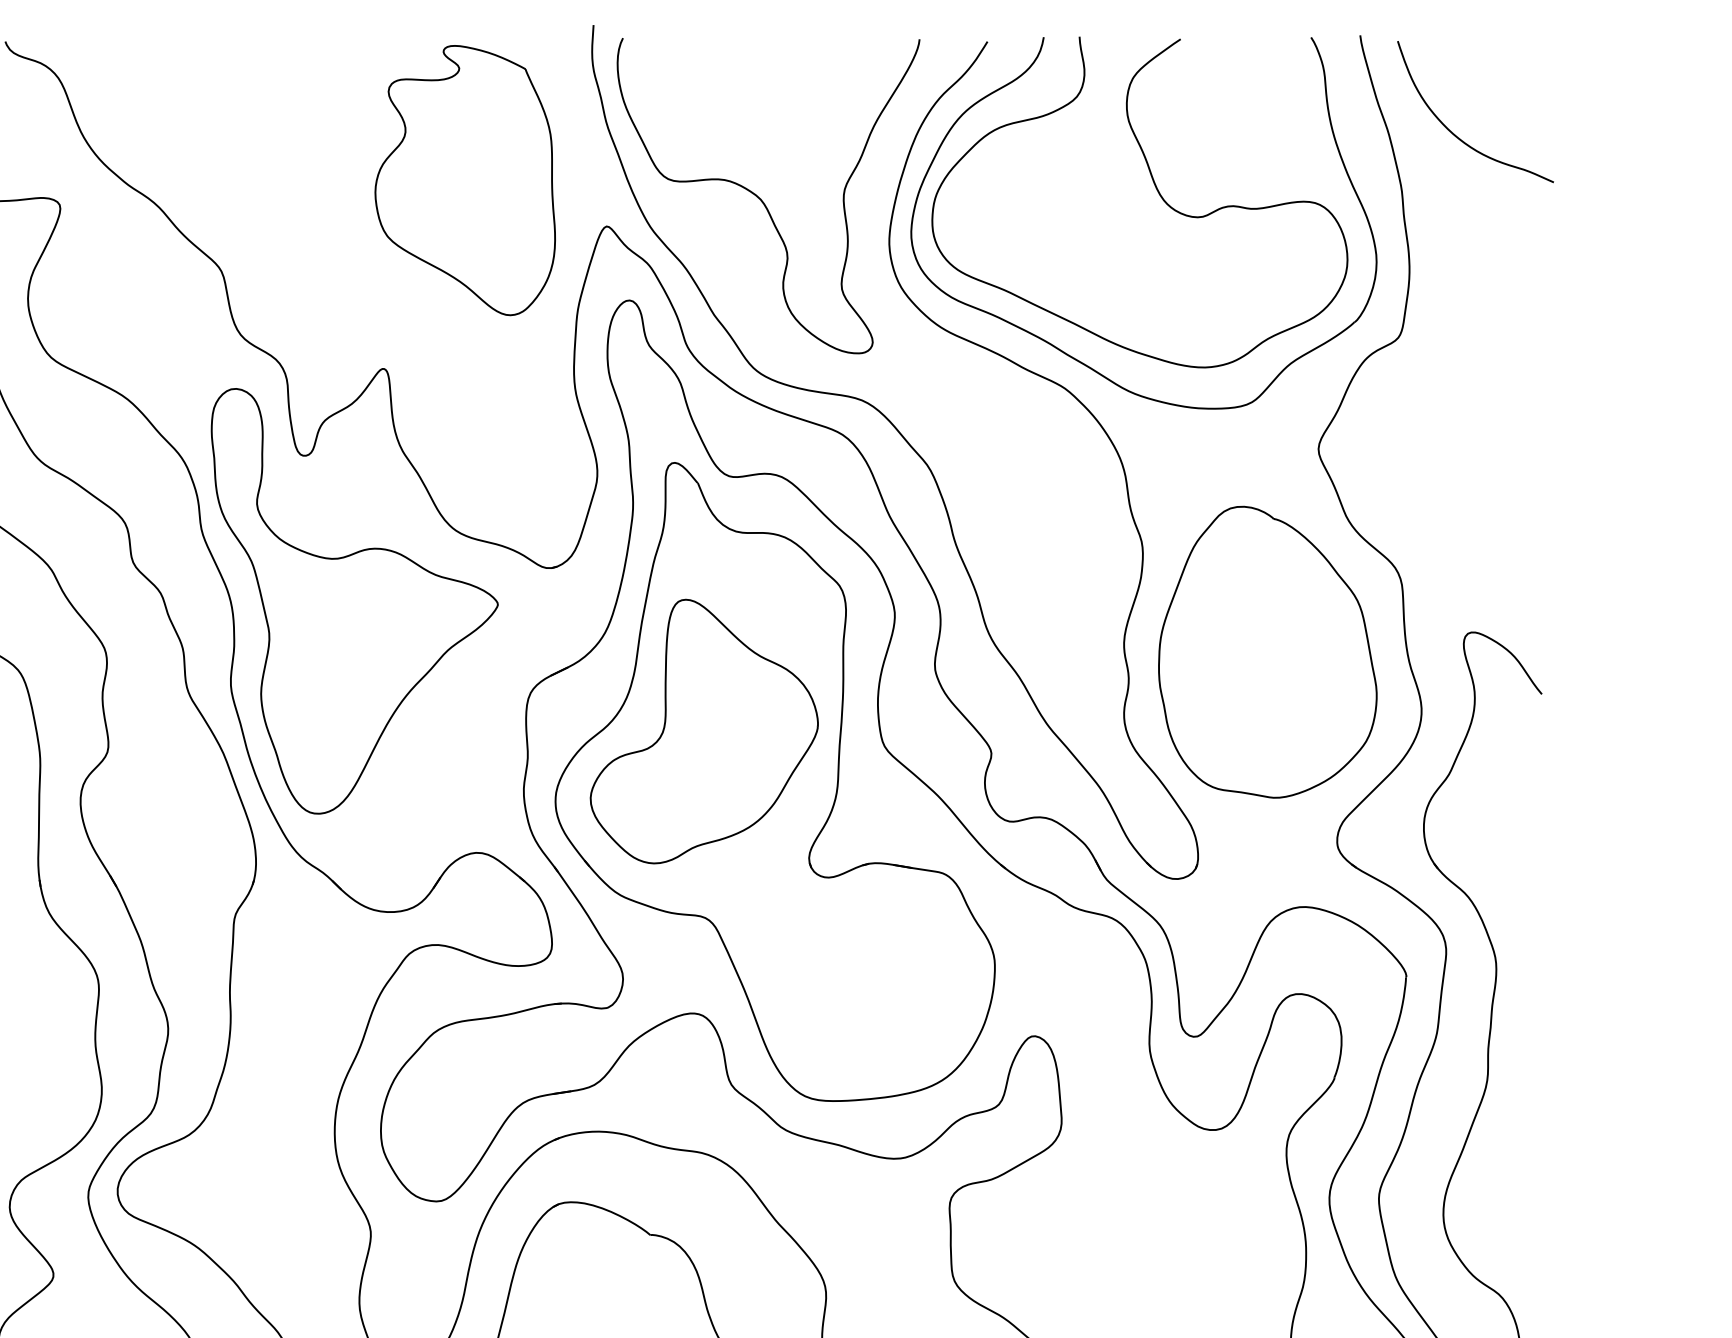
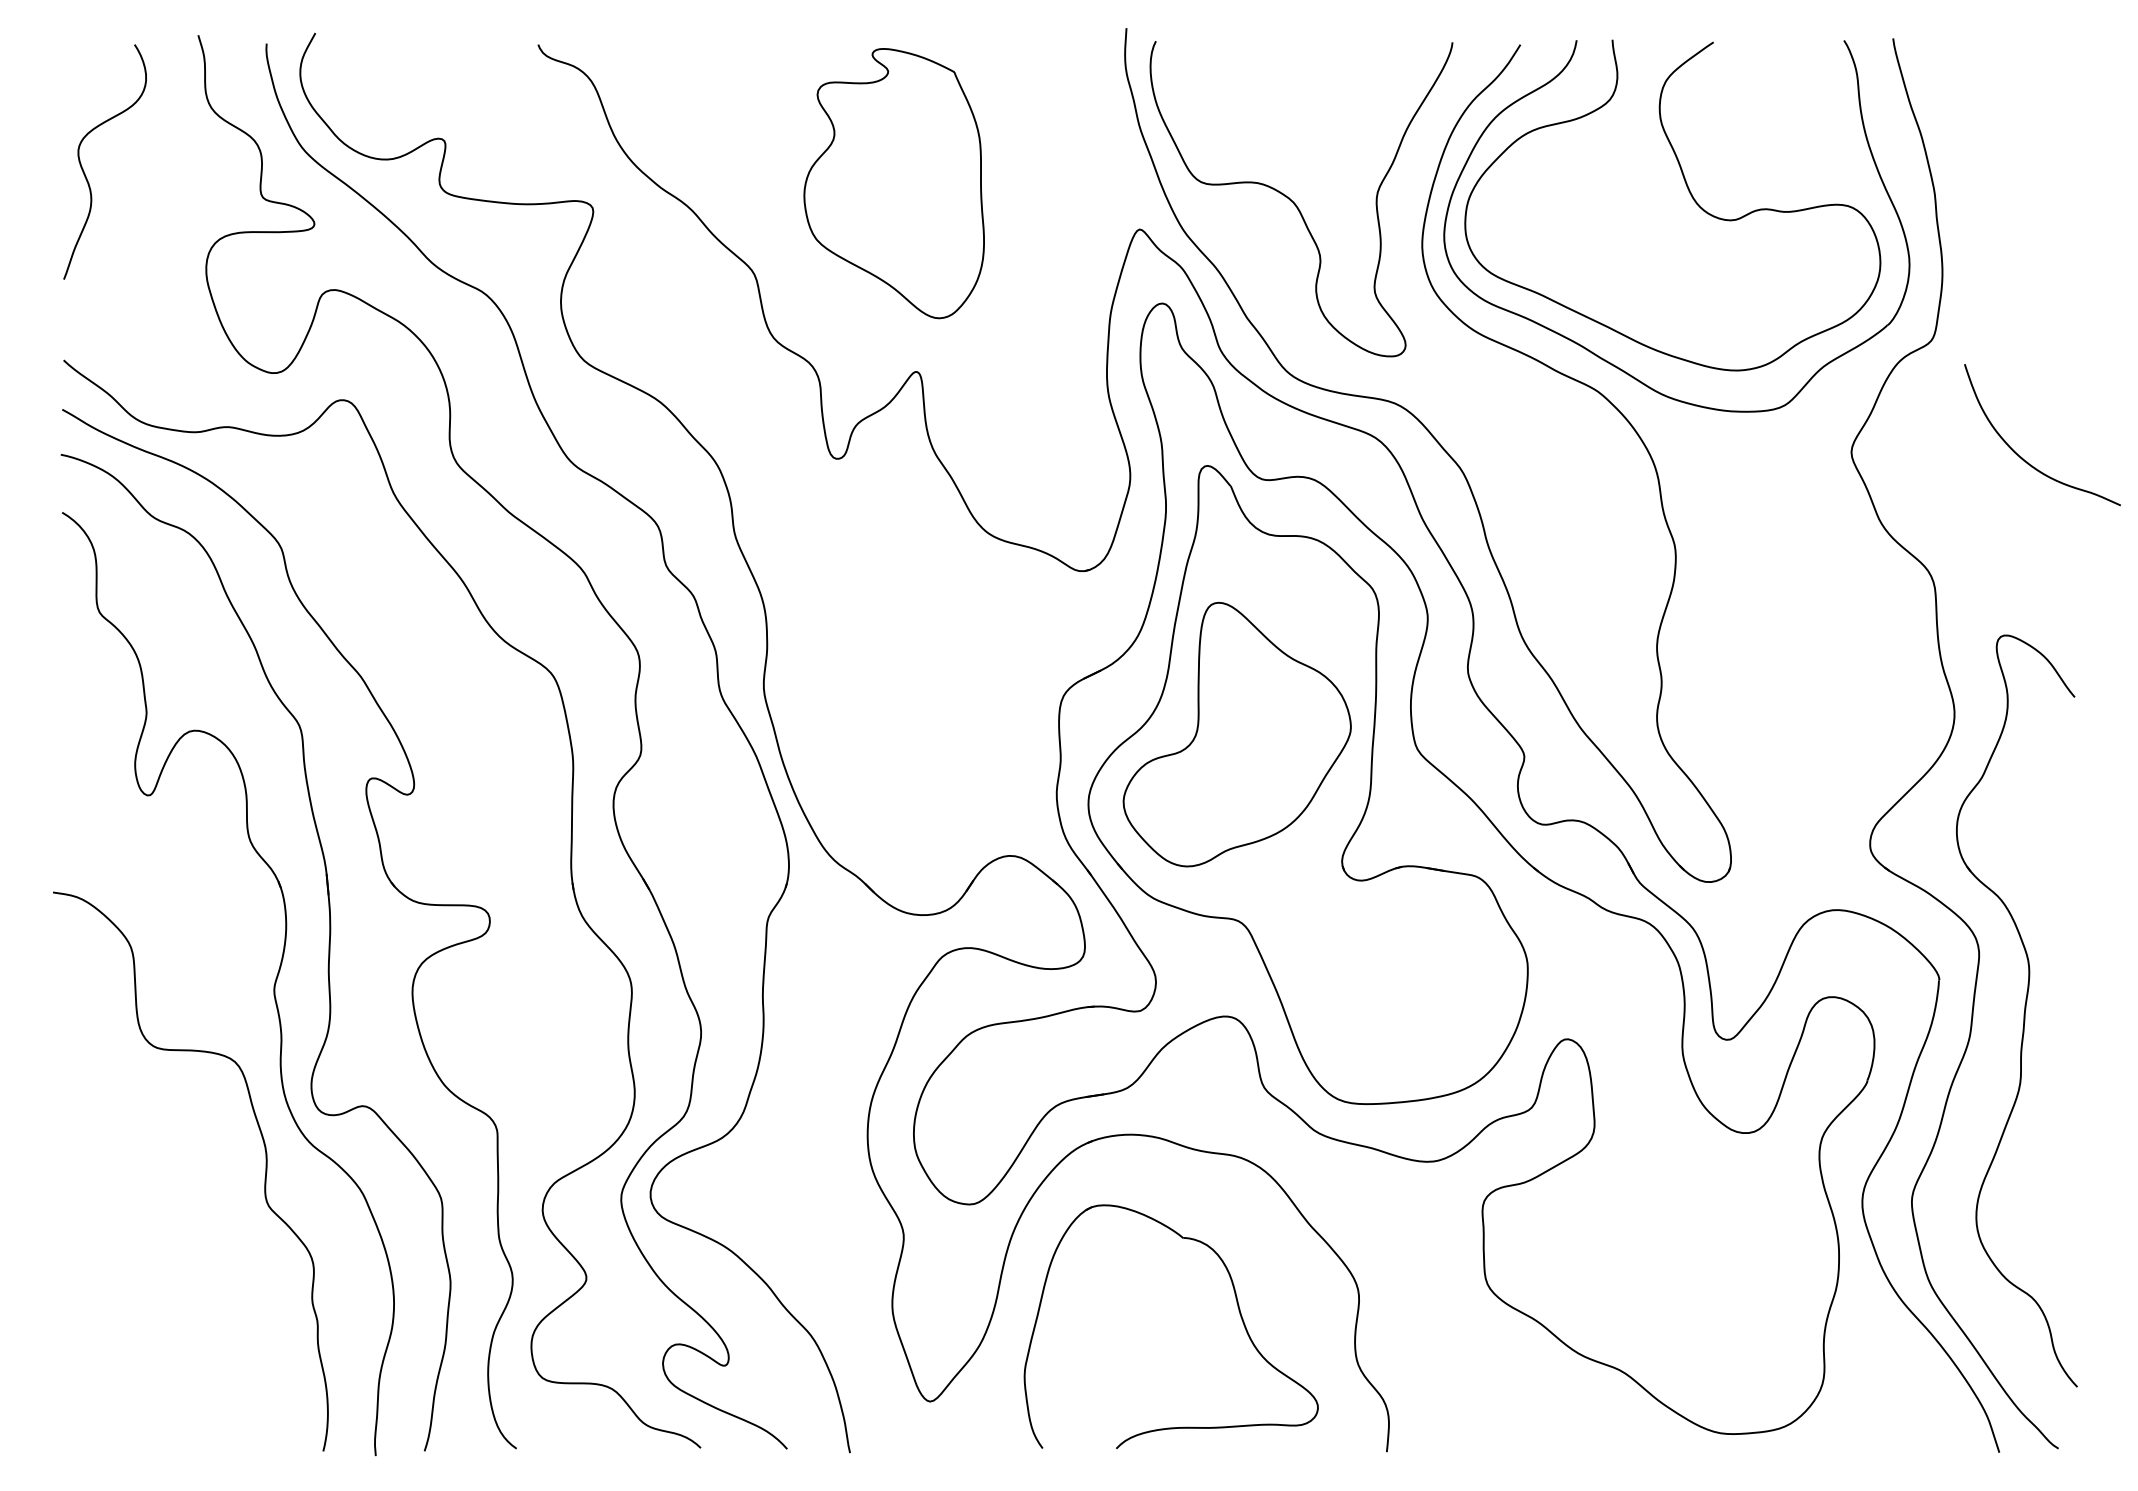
curve: (1454, 133) -> (2021, 456), moved
part: (464, 180) -> (893, 183), moved
part: (354, 601) -> (887, 604), removed
part: (1267, 652) -> (1800, 655), removed

